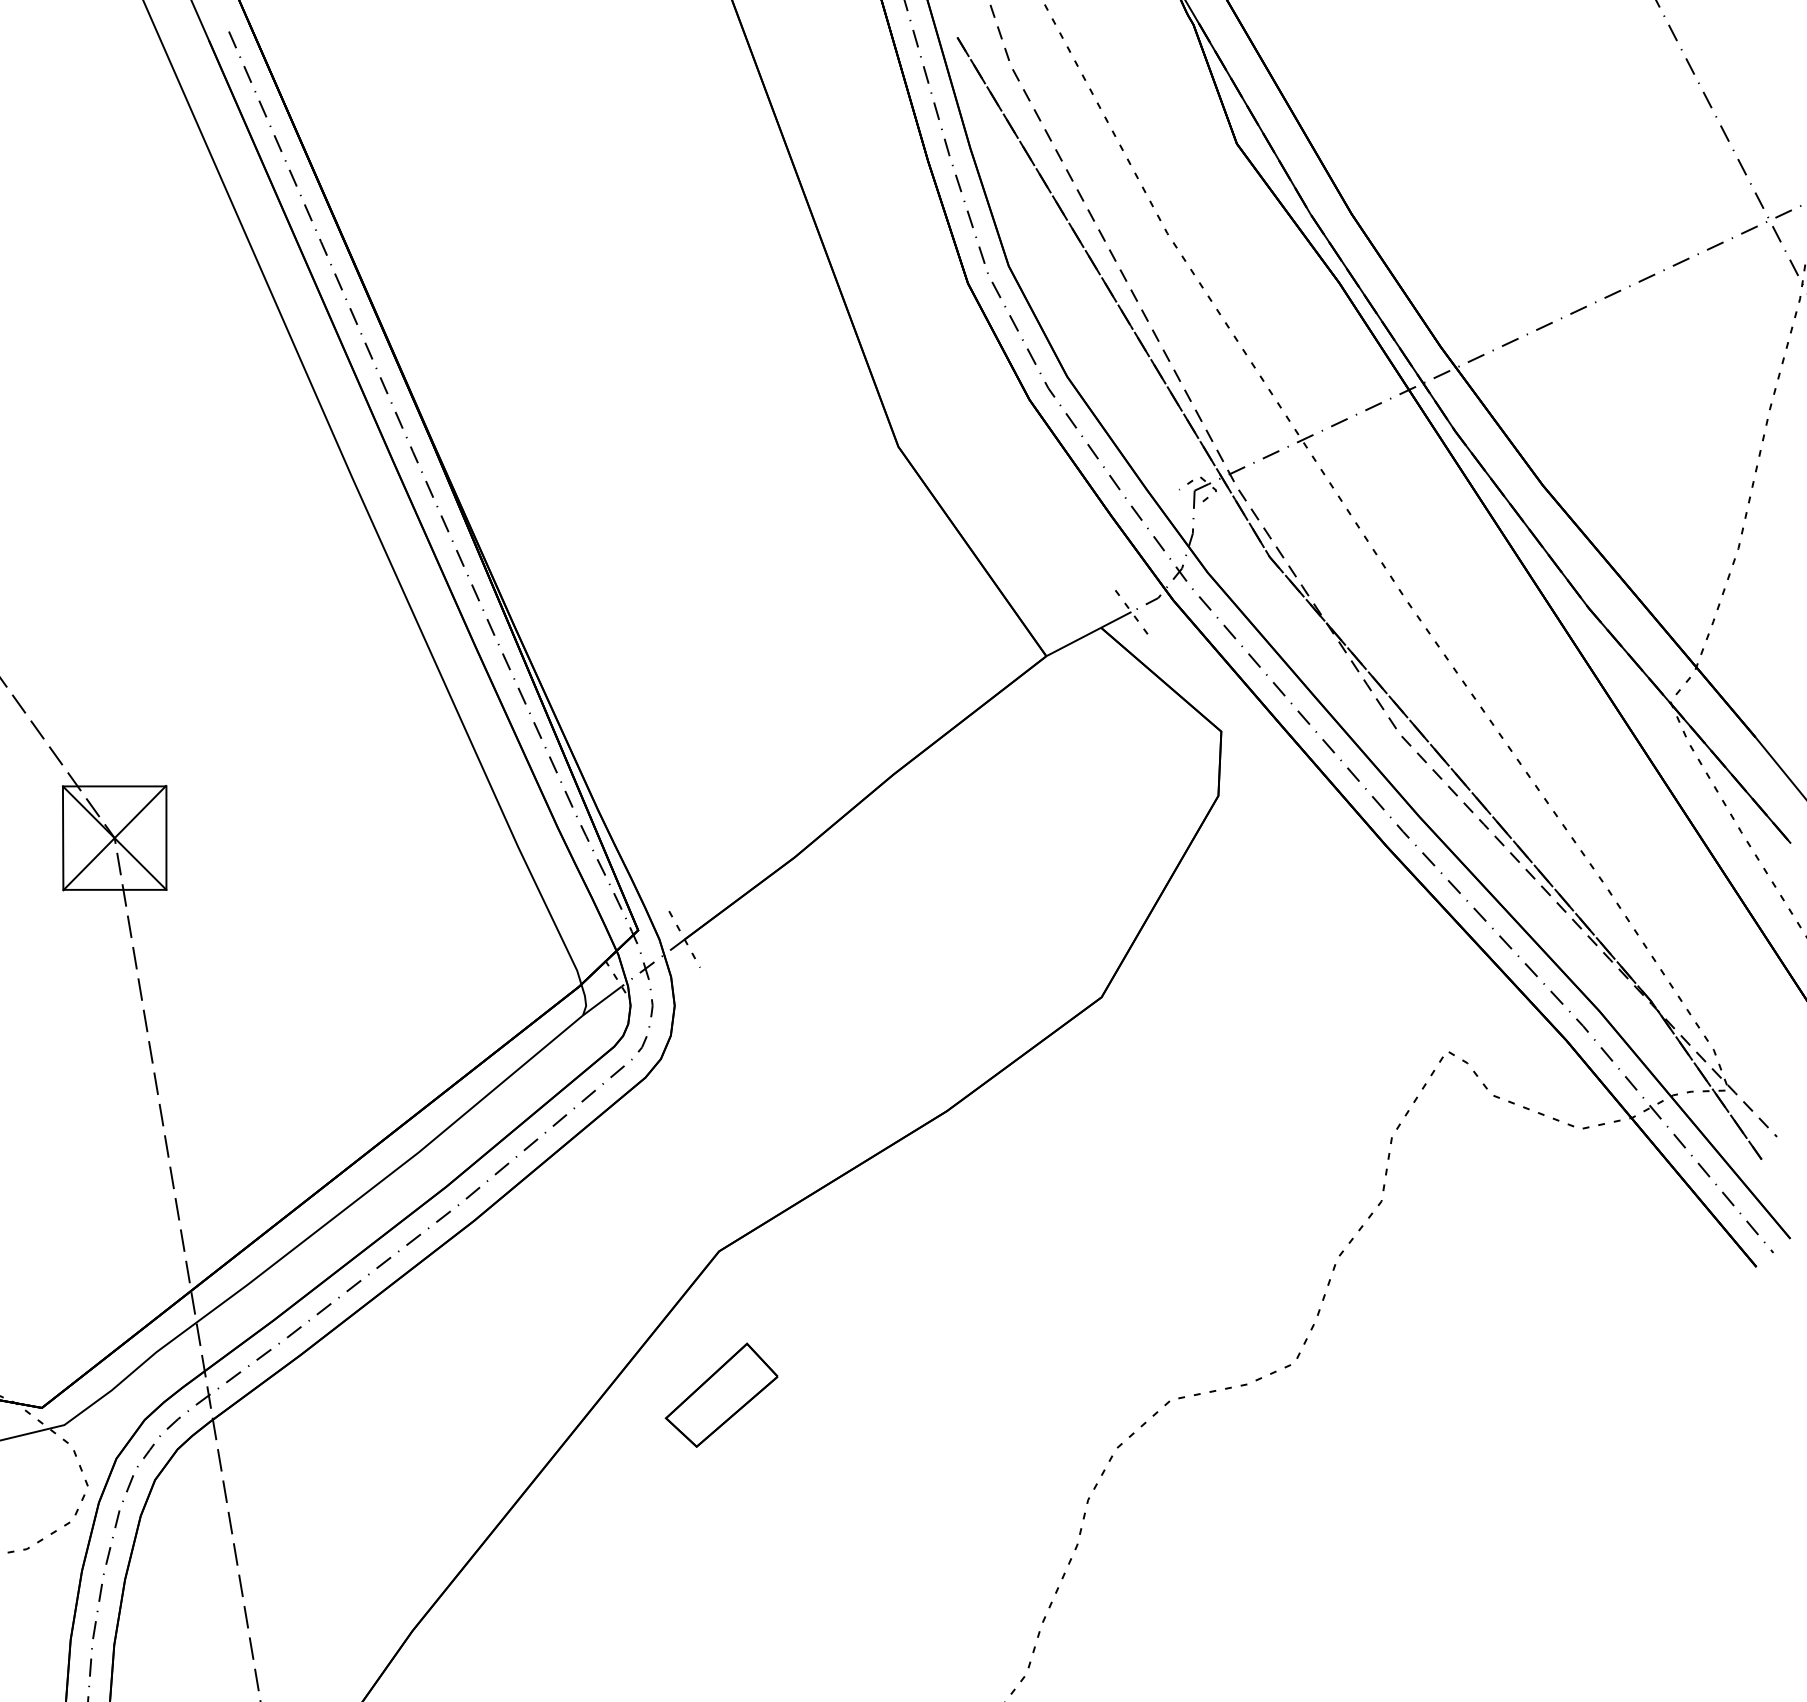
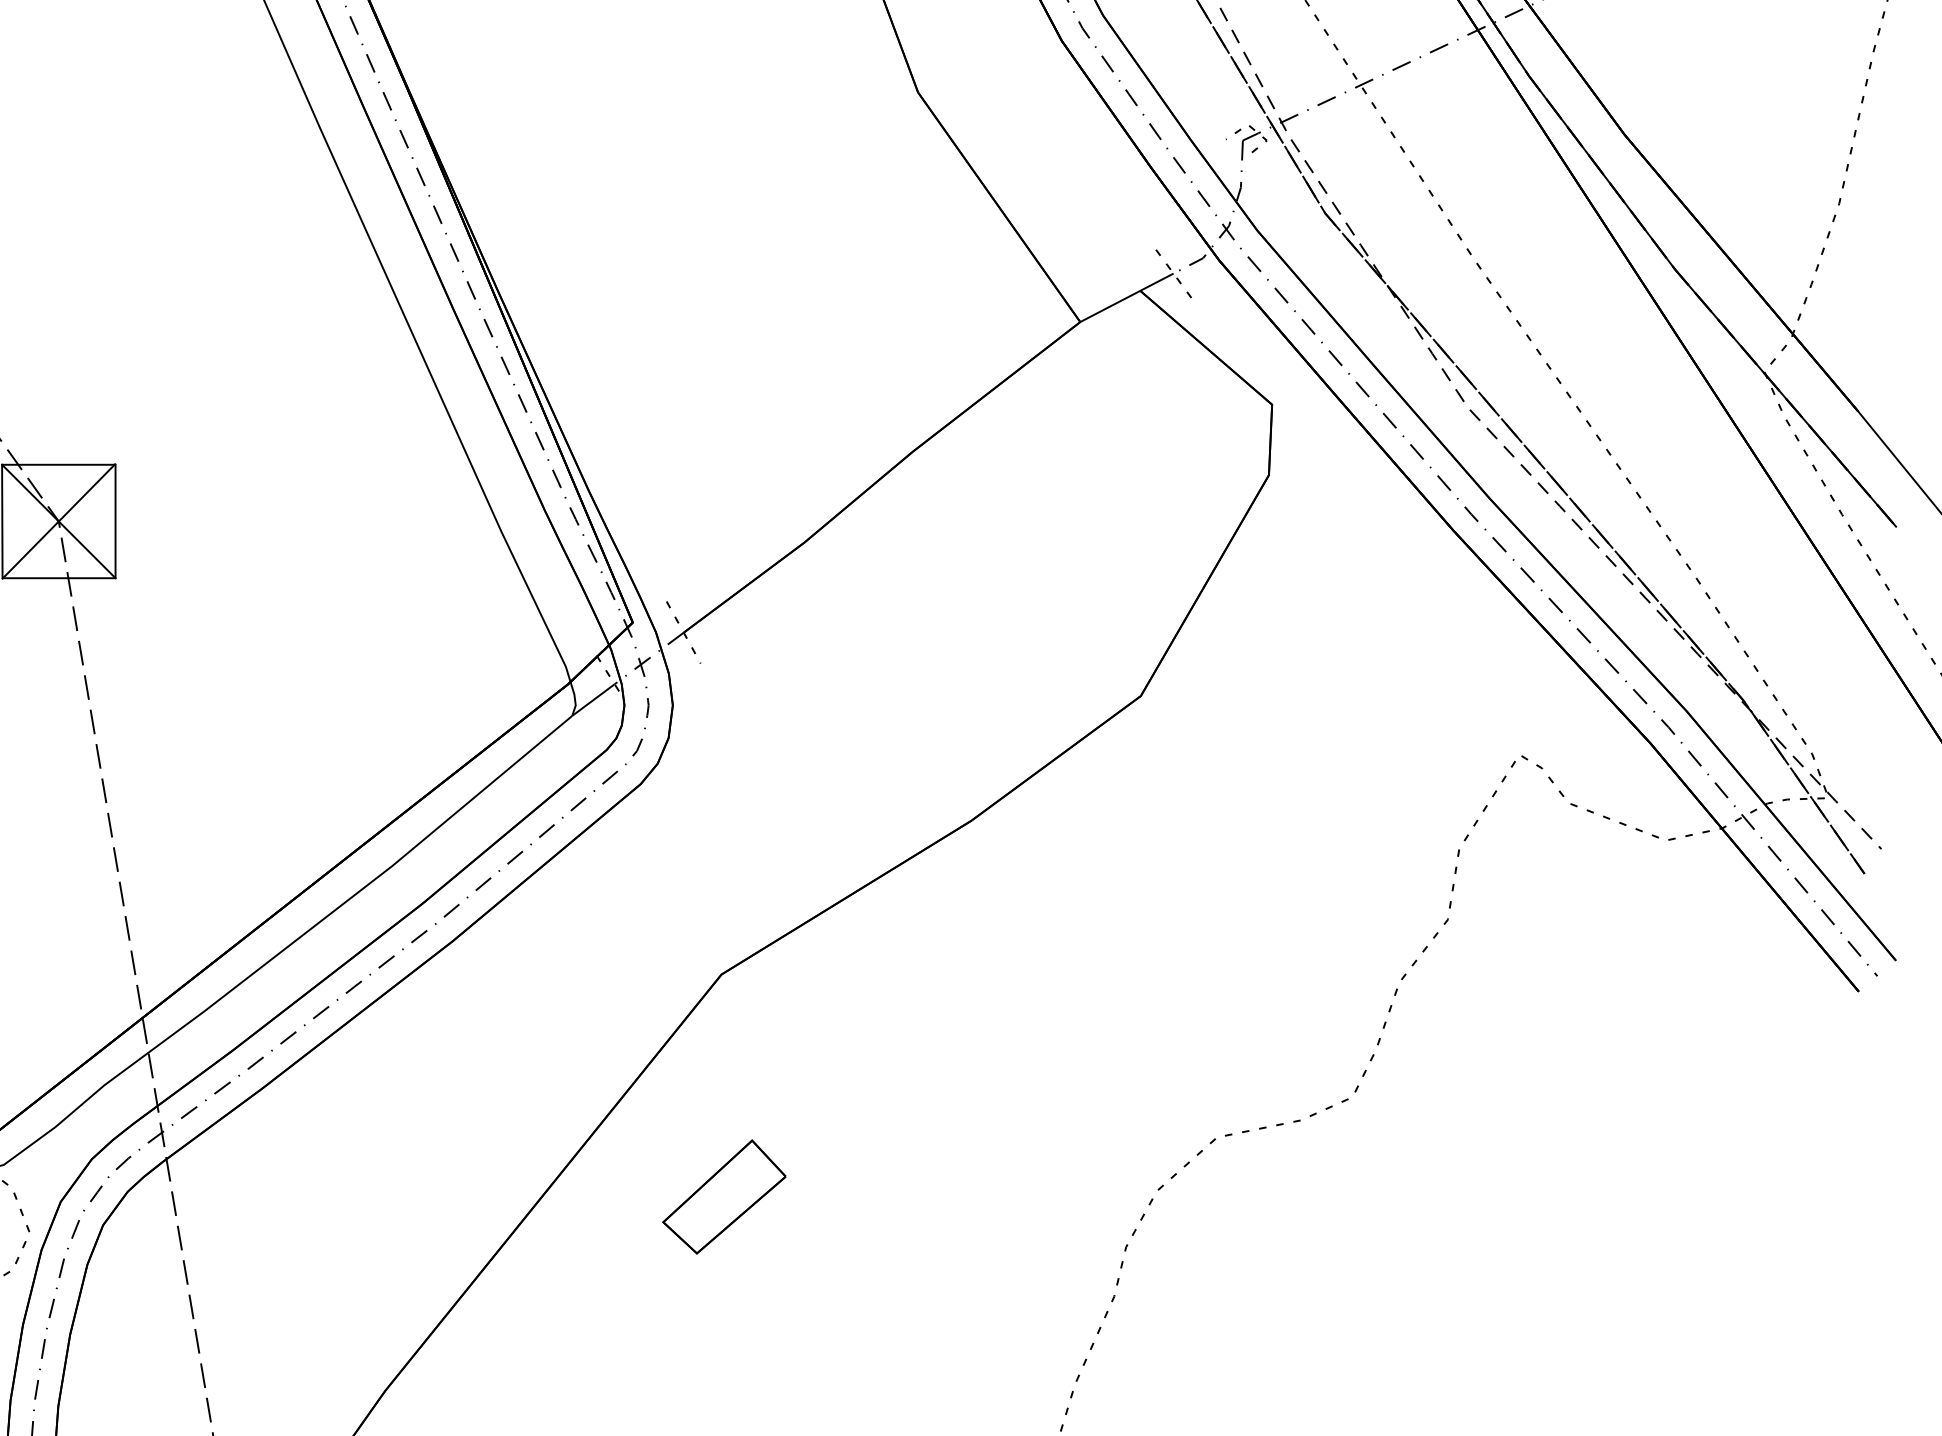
part: (721, 1394) -> (724, 1196), moved

